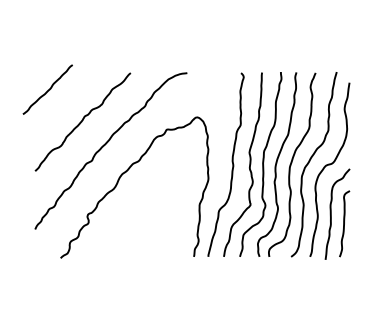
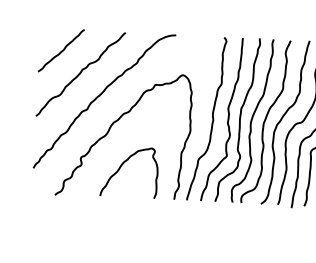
curve: (48, 89) -> (61, 50), moved
curve: (134, 221) -> (122, 165), added

